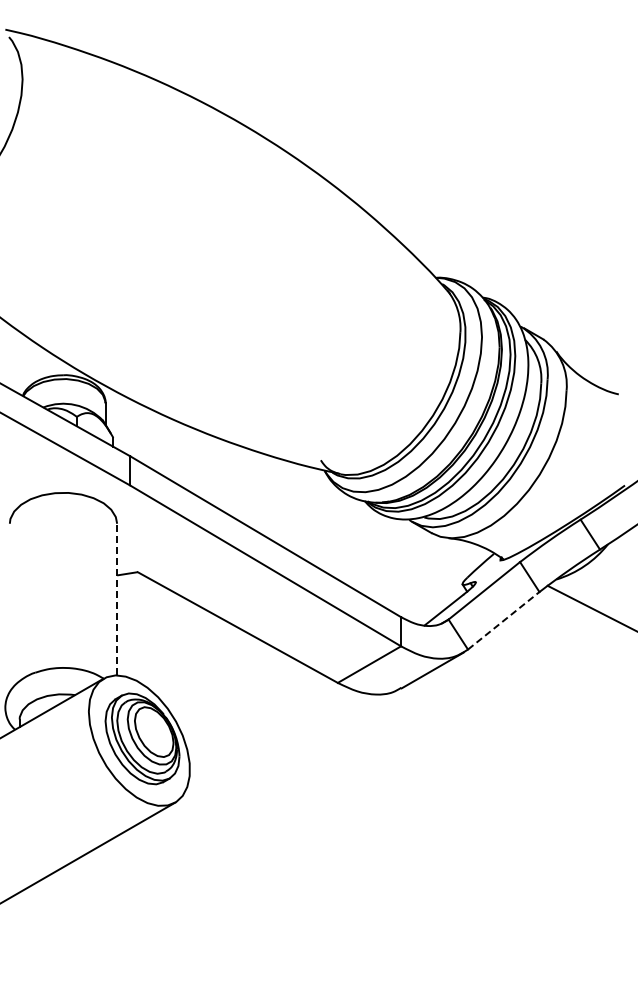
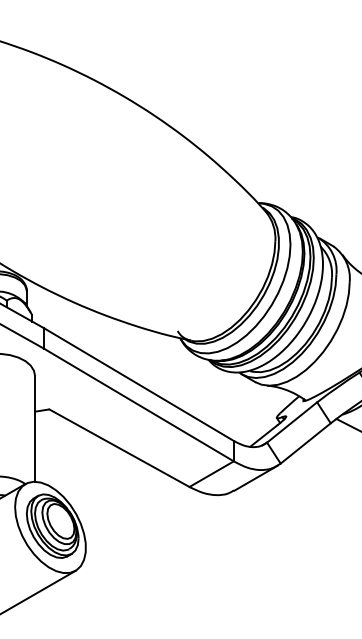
line: (117, 599) -> (35, 428), dashed -> solid
line: (503, 620) -> (305, 443), dashed -> solid

